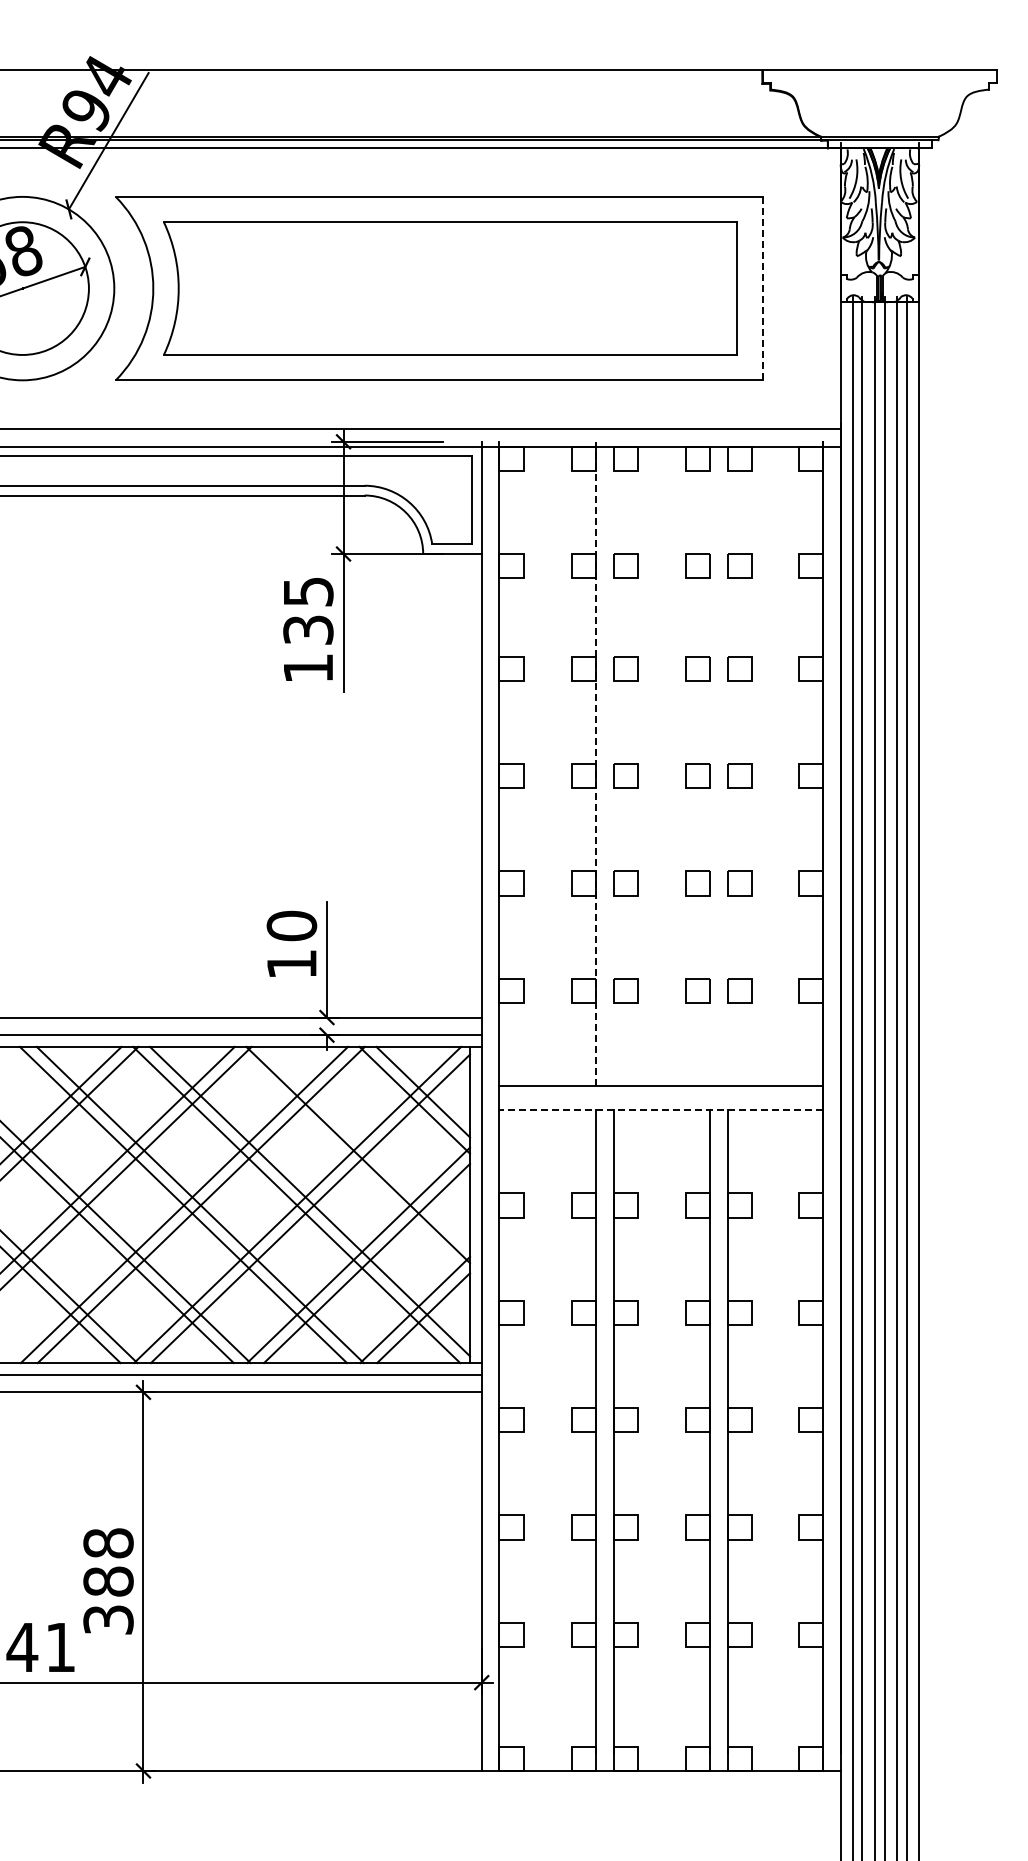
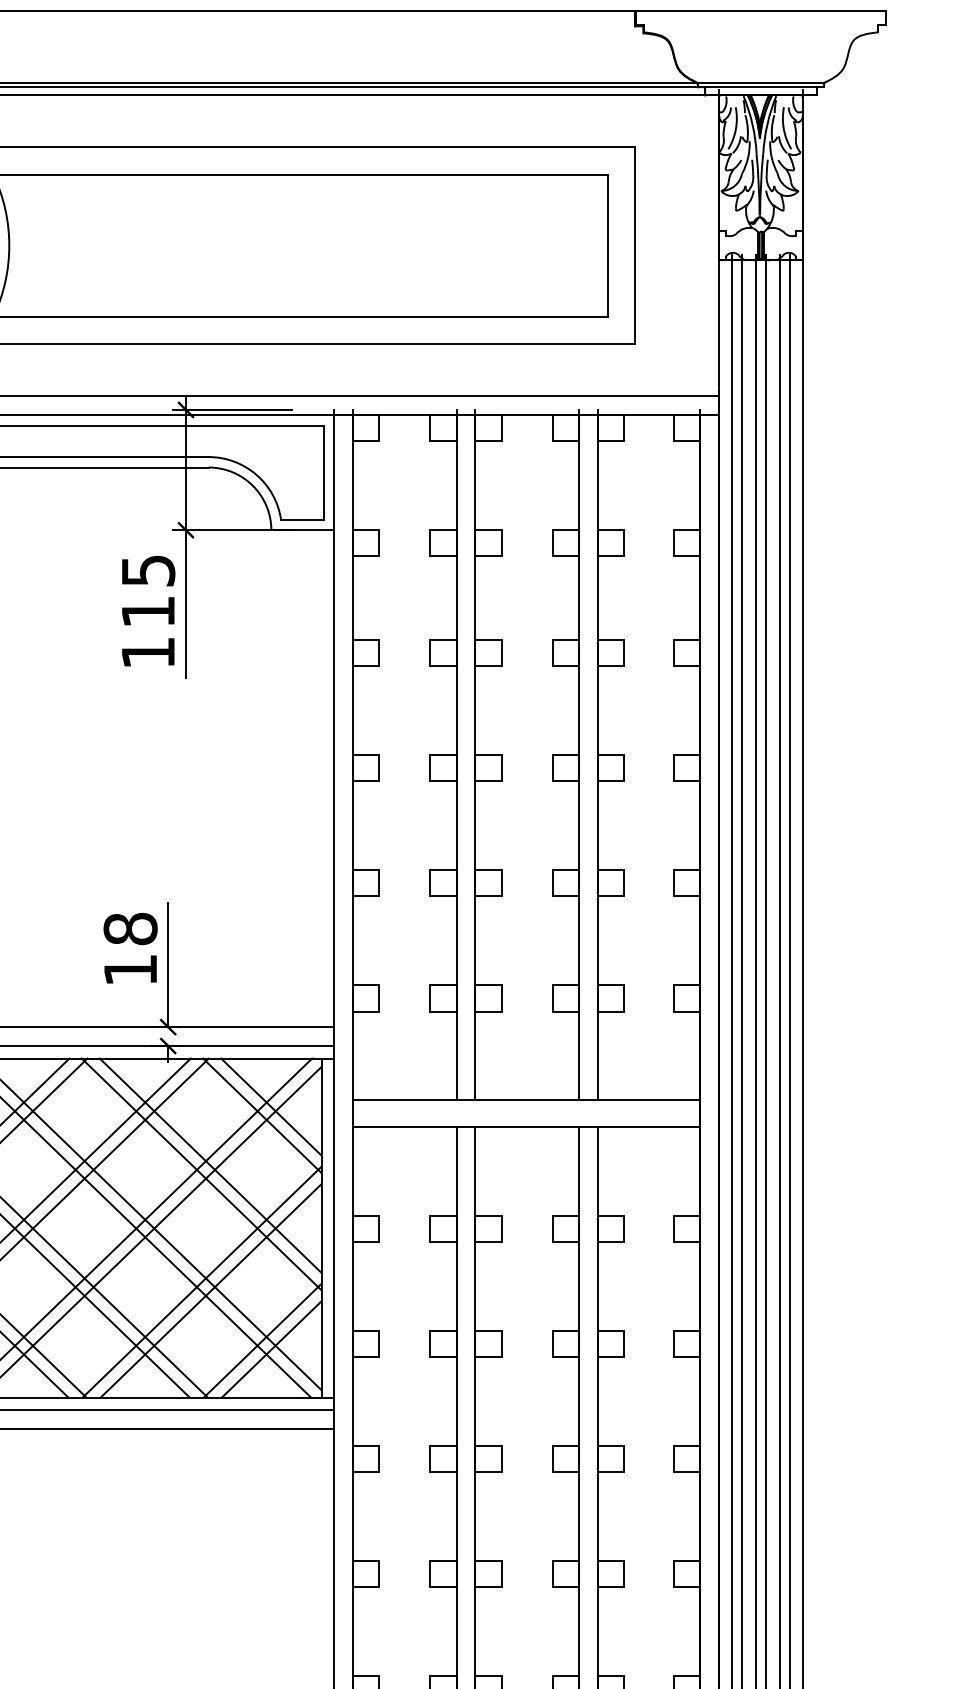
line: (762, 288) -> (635, 245), dashed -> solid
text: (308, 629) -> (148, 611), 135 -> 115
line: (595, 763) -> (456, 754), dashed -> solid
line: (613, 763) -> (475, 754), added
line: (710, 763) -> (579, 754), added
line: (727, 763) -> (597, 754), added
text: (291, 925) -> (130, 928), 10 -> 18
line: (661, 1110) -> (526, 1126), dashed -> solid
line: (366, 1146) -> (210, 1165), added

